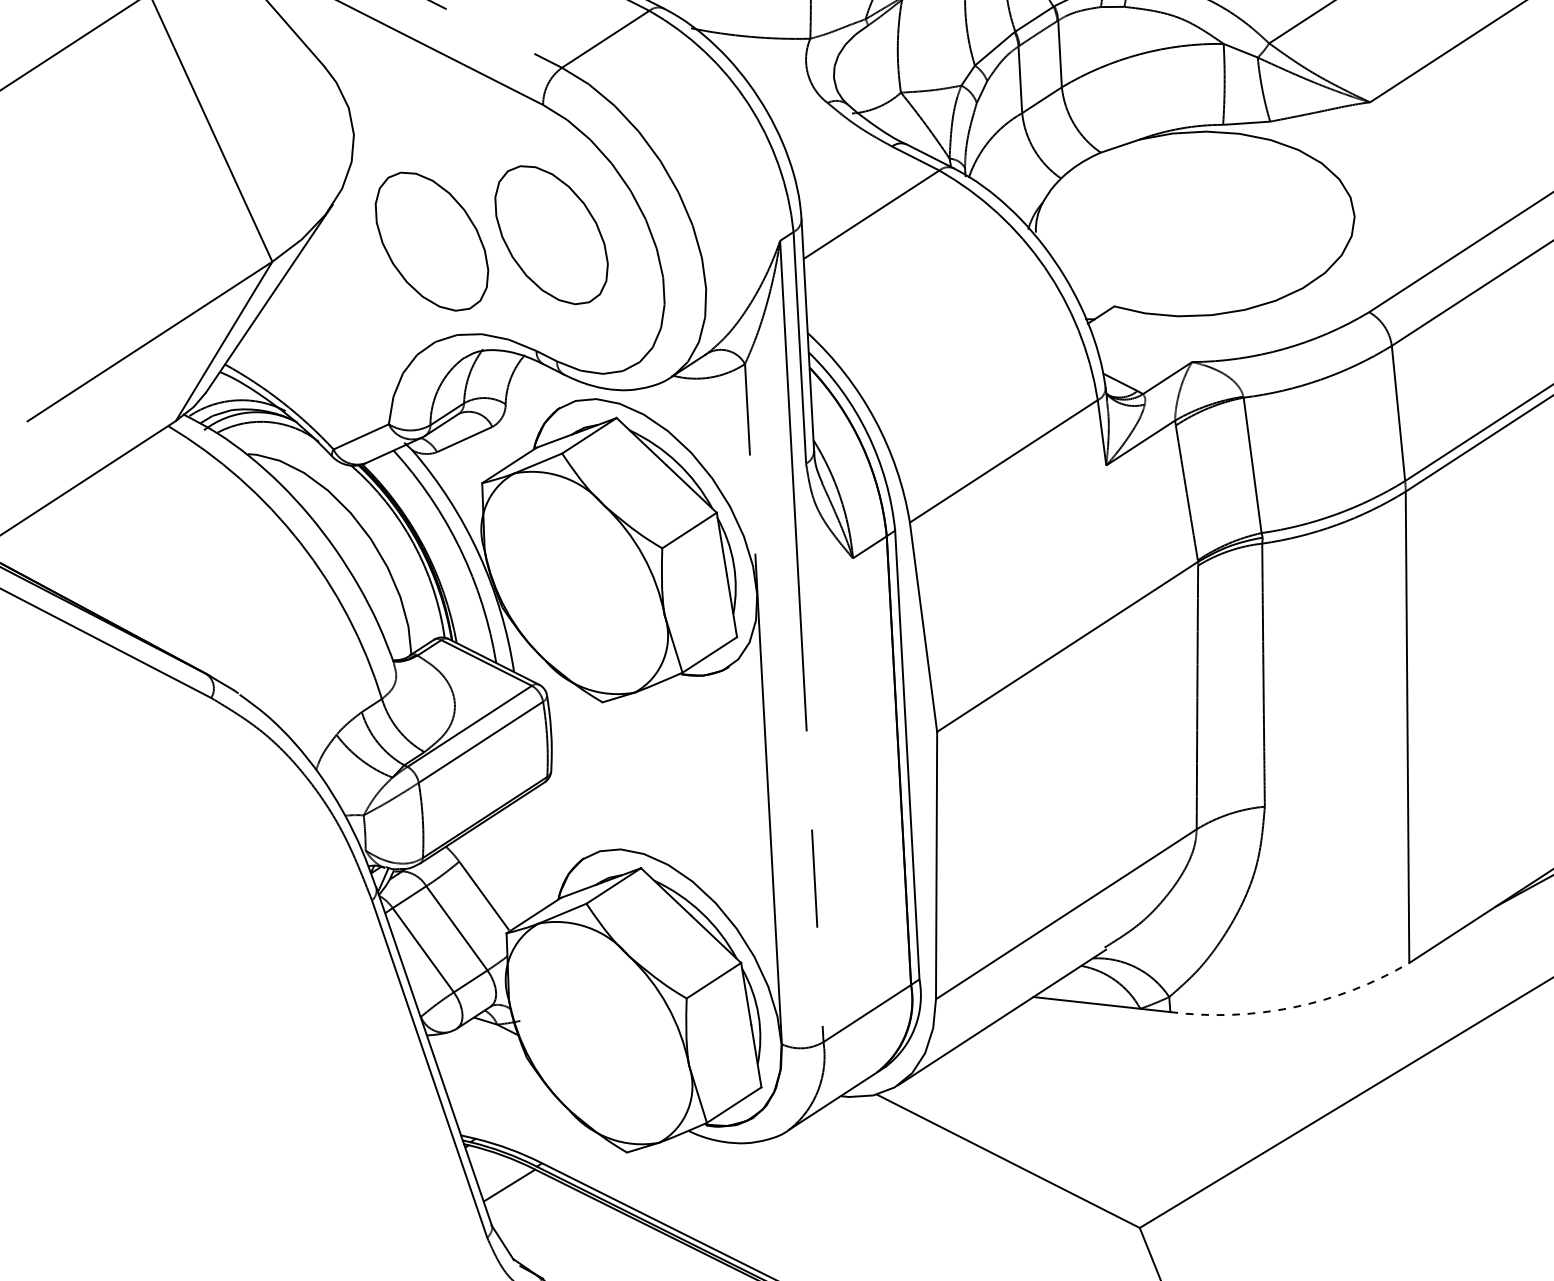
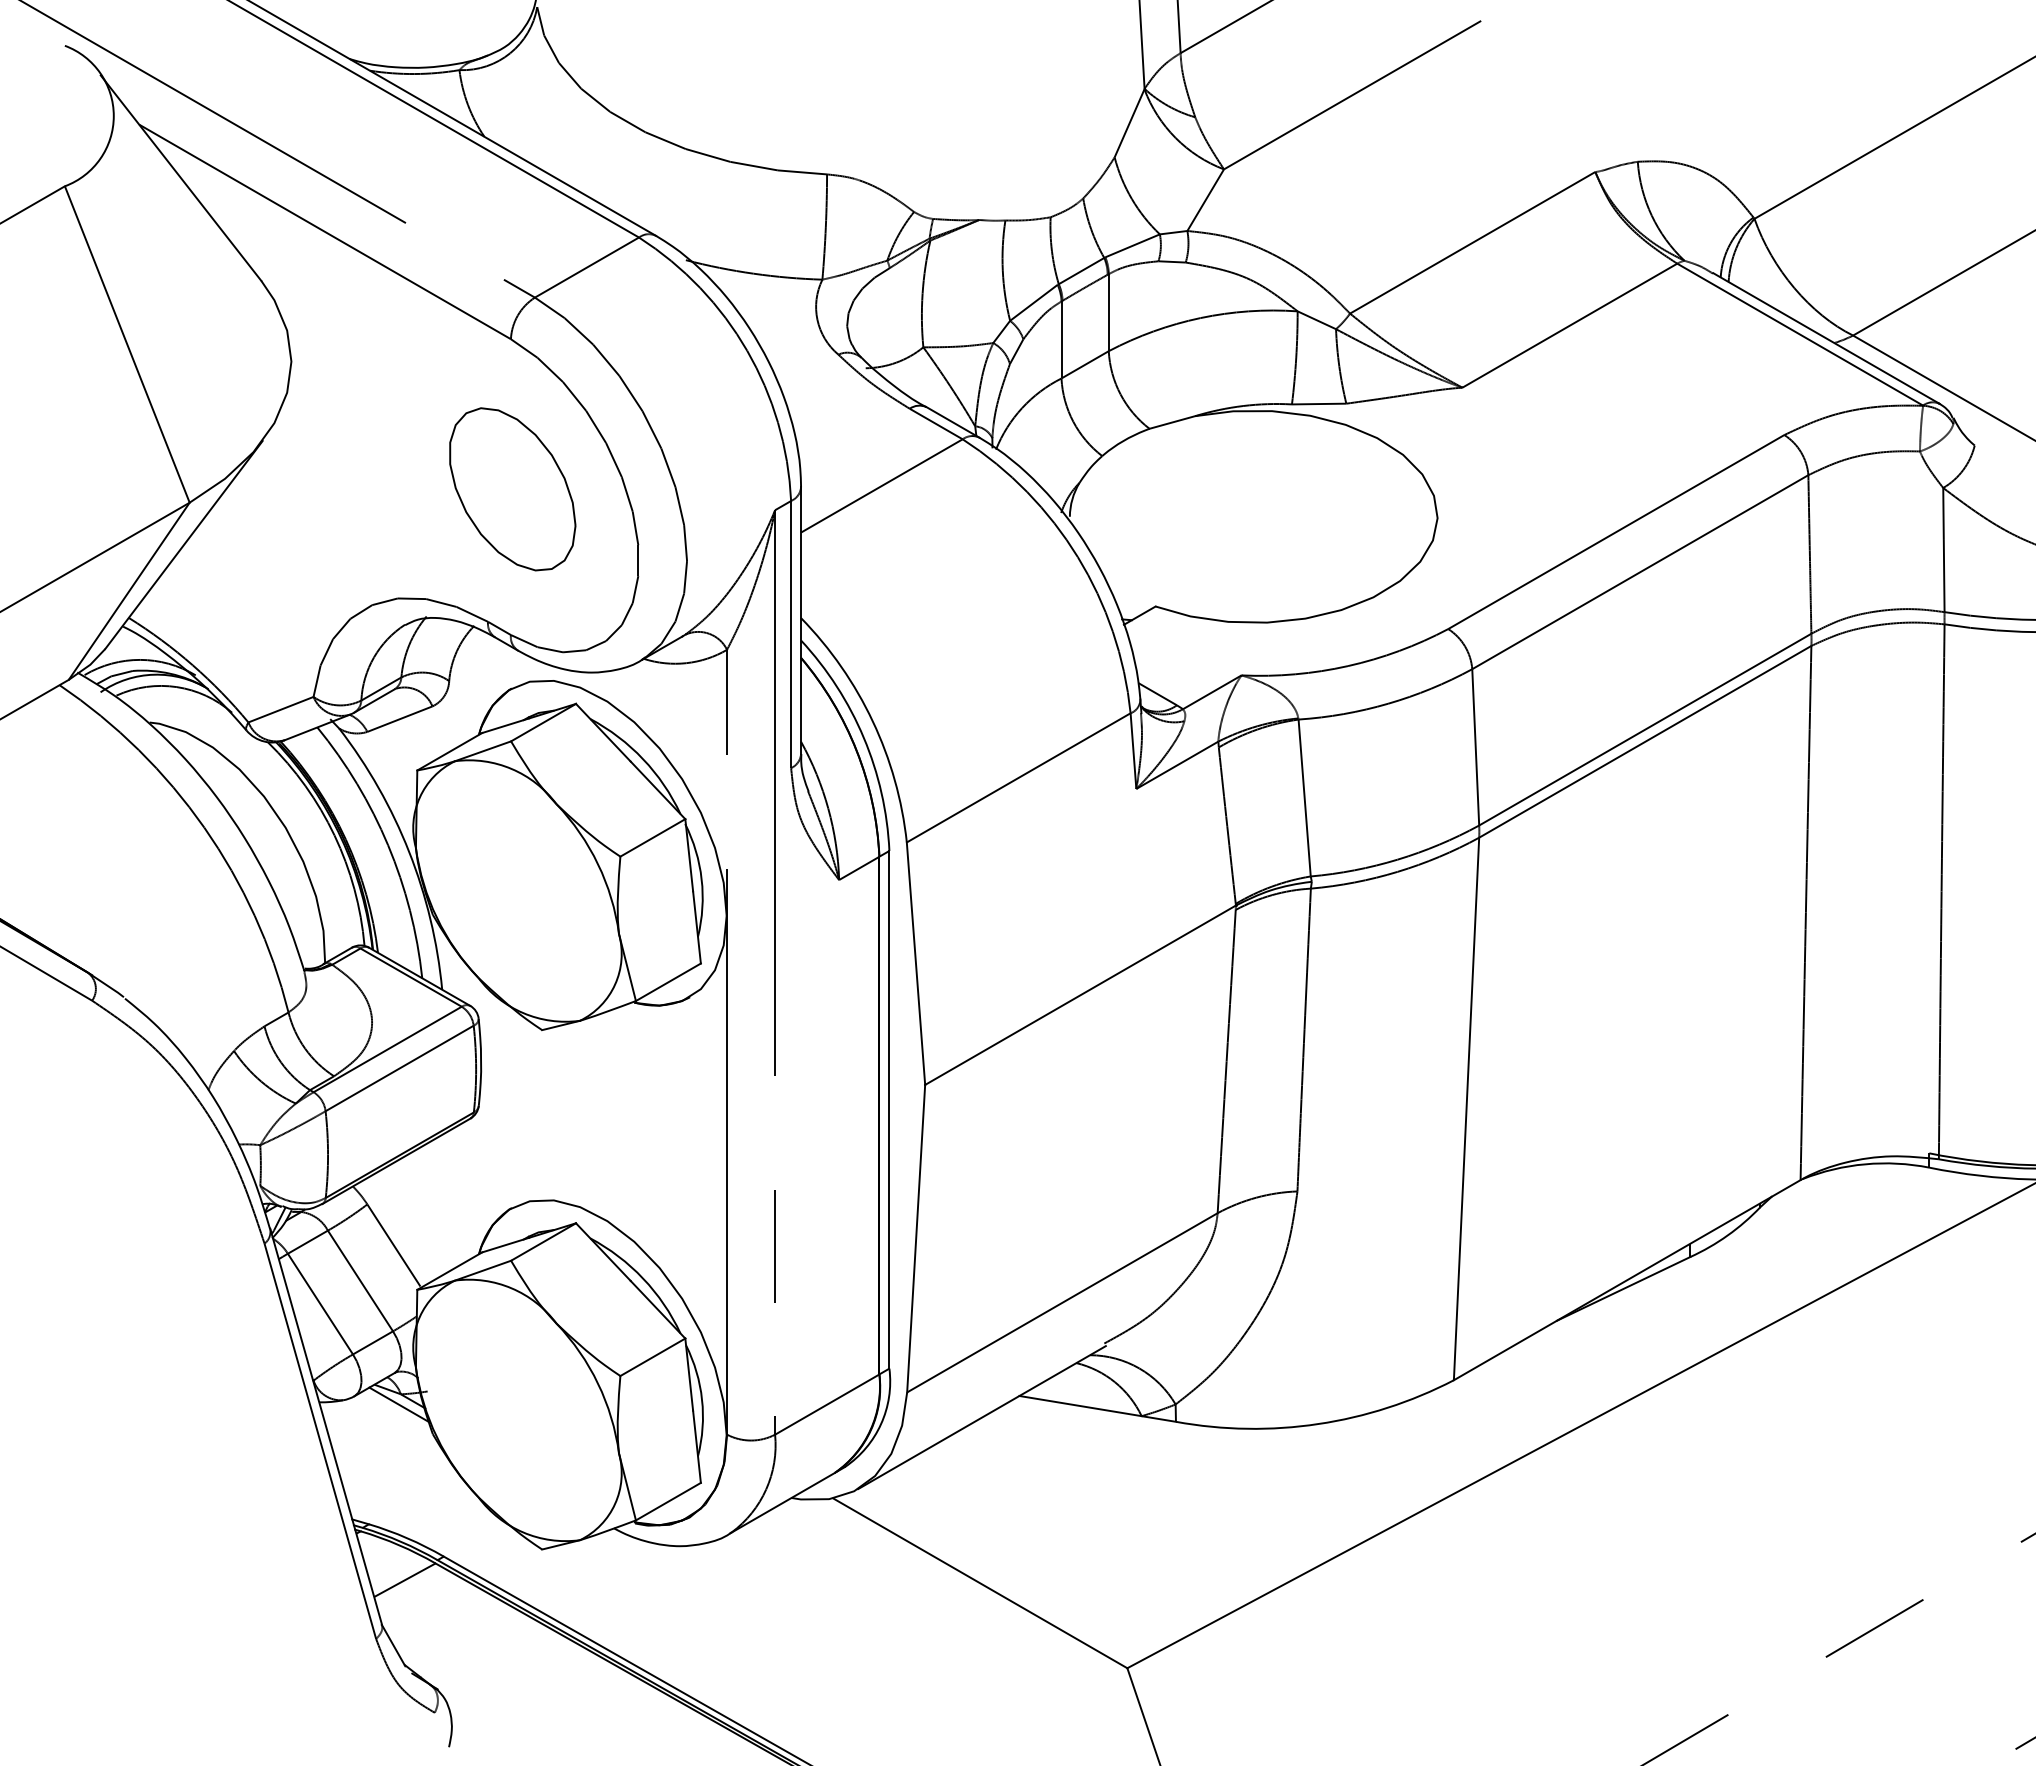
part: (431, 241) -> (374, 489), removed
arc: (1294, 1007) -> (1318, 1424), dashed -> solid
line: (496, 1033) -> (399, 1404), added

